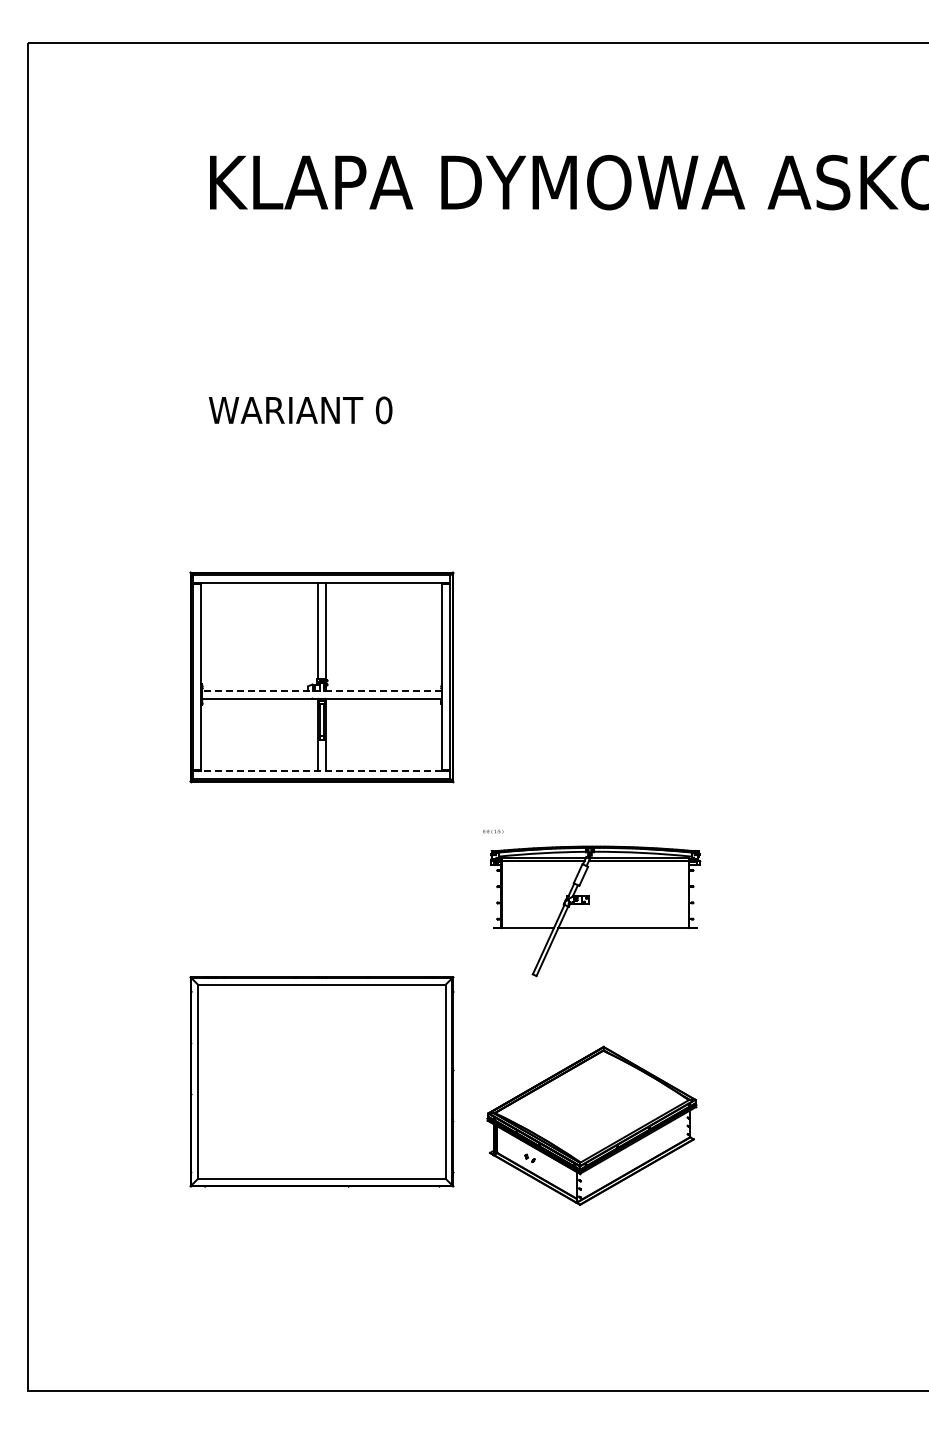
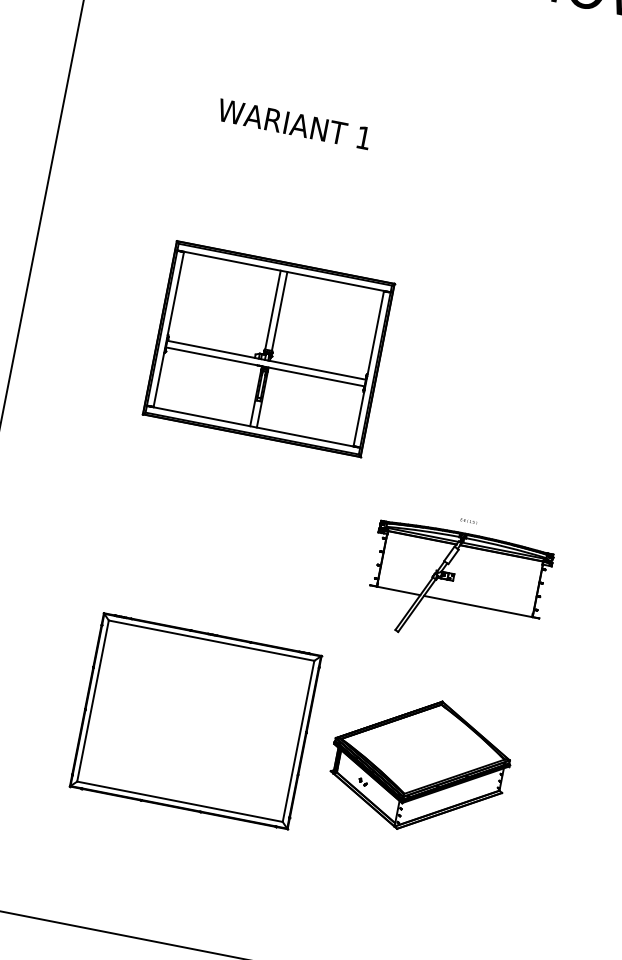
text: (383, 410) -> (363, 137), 0 -> 1
line: (321, 690) -> (266, 360), dashed -> solid
line: (321, 770) -> (253, 426), dashed -> solid
text: (493, 831) -> (468, 521), moved
part: (321, 1081) -> (195, 720), moved

